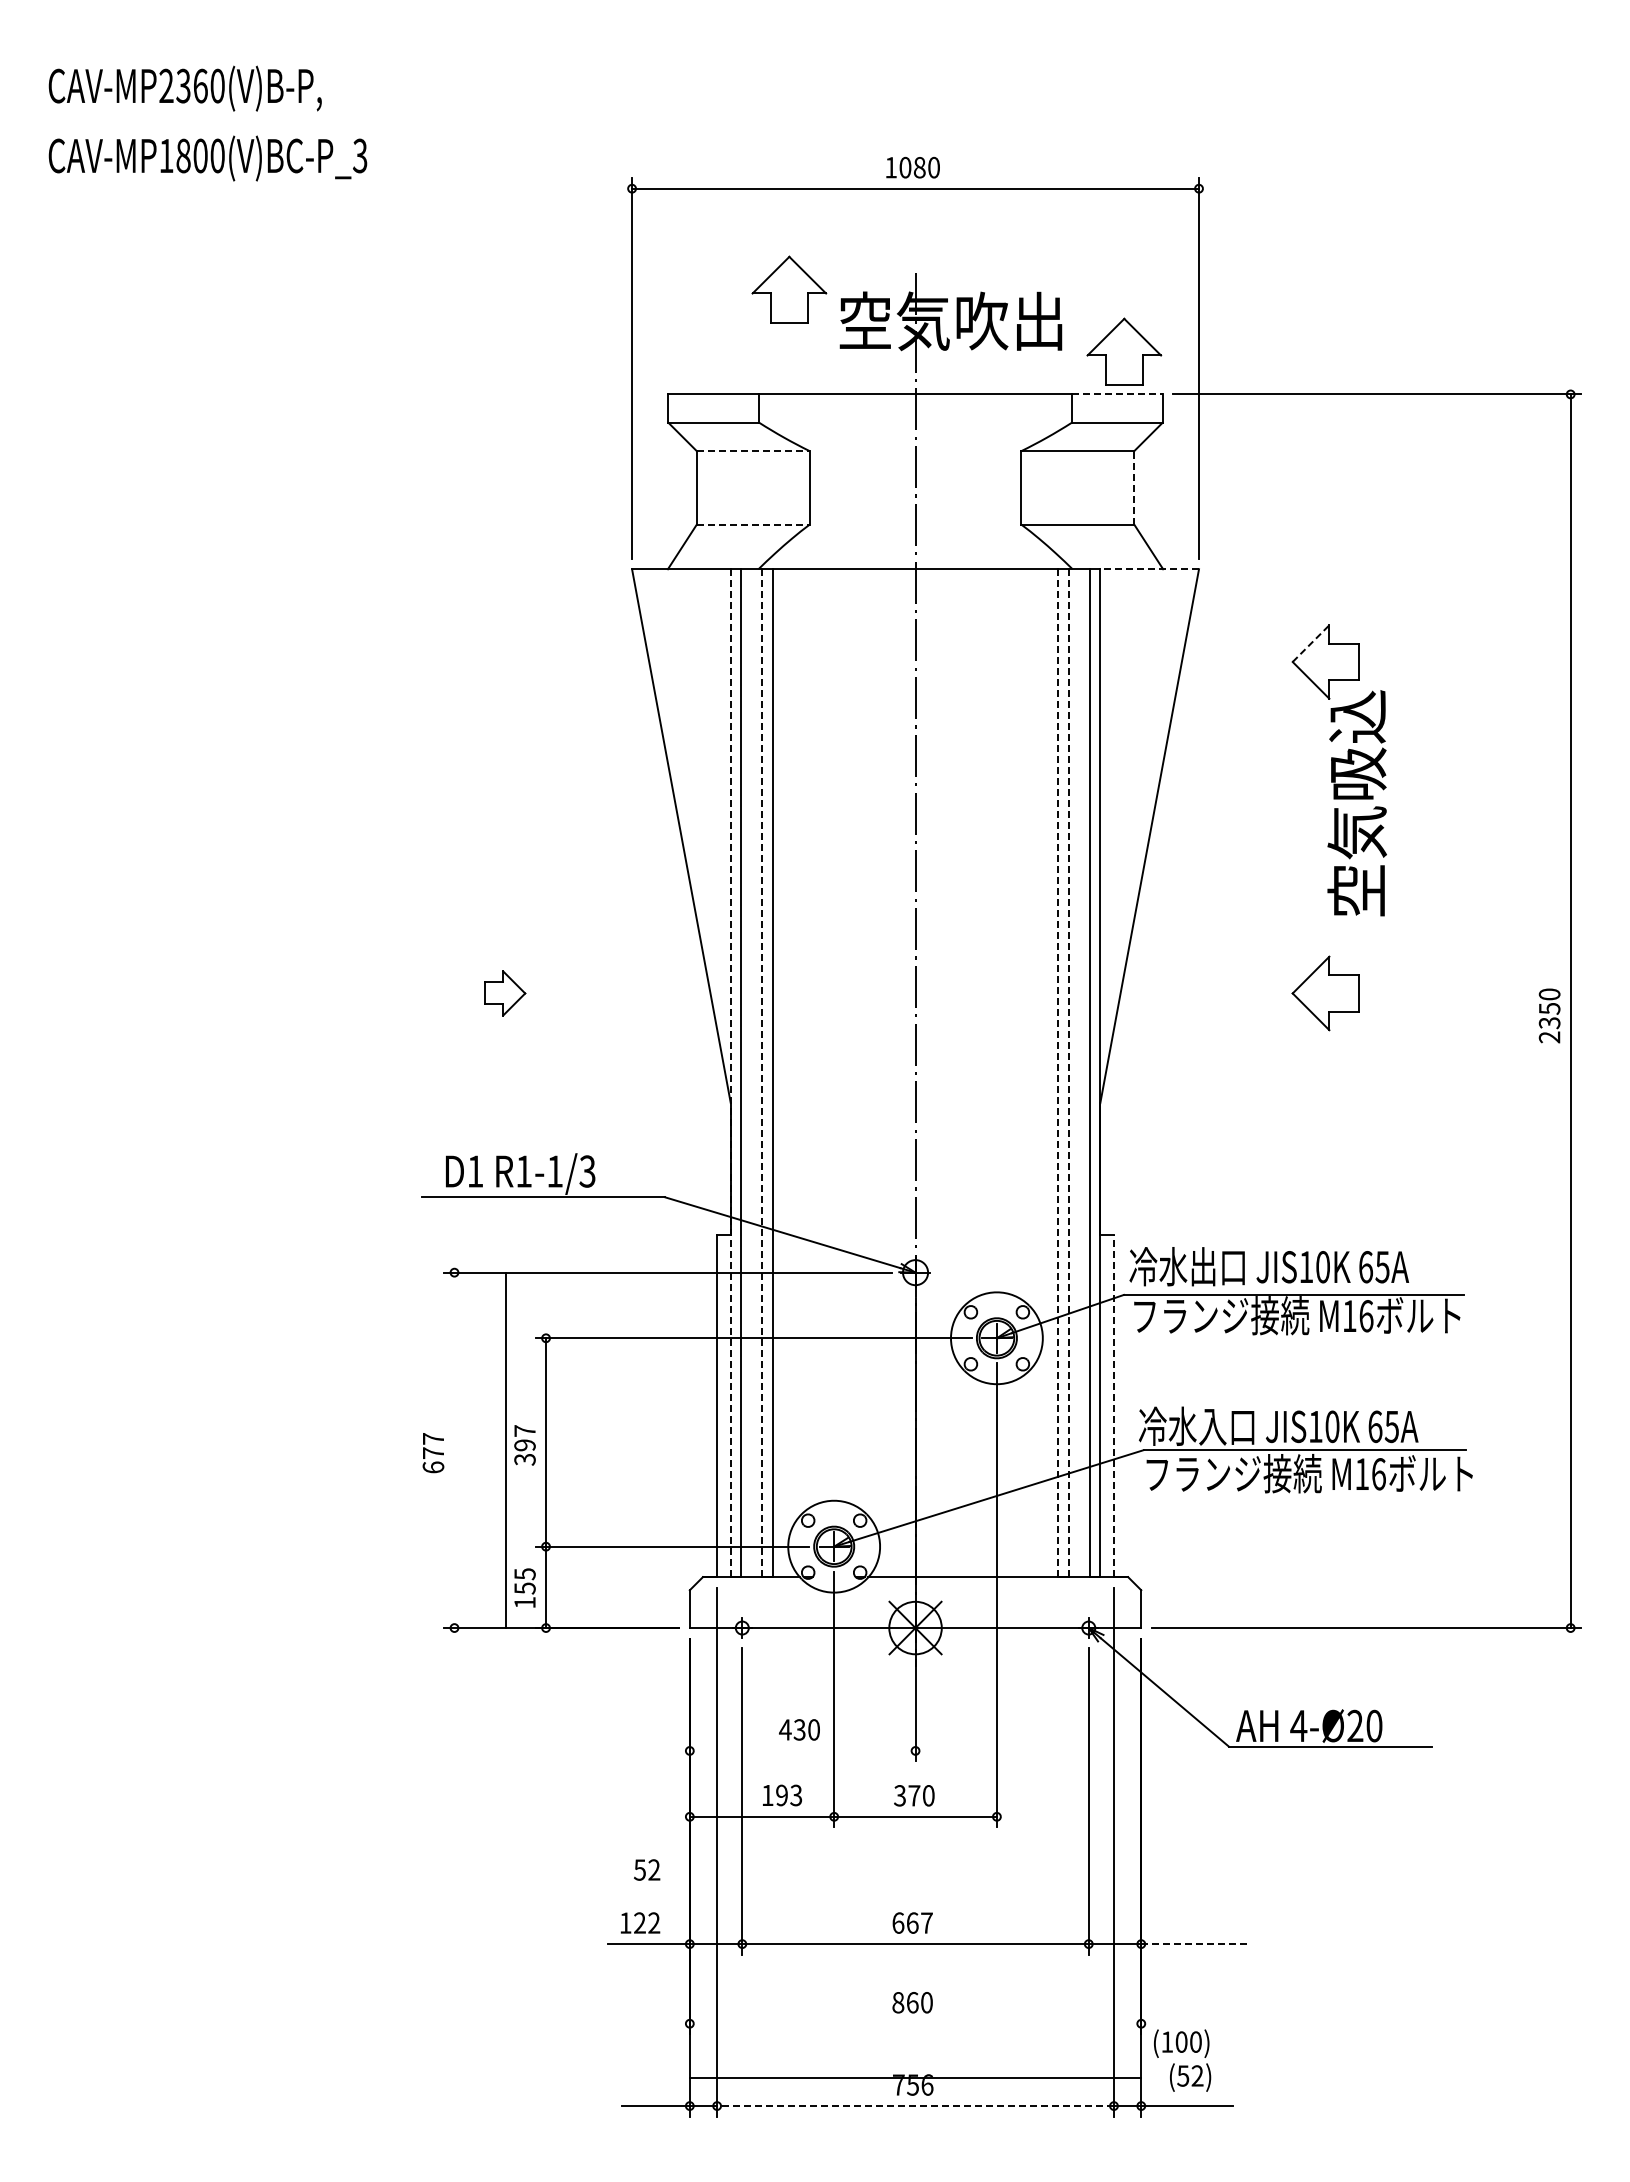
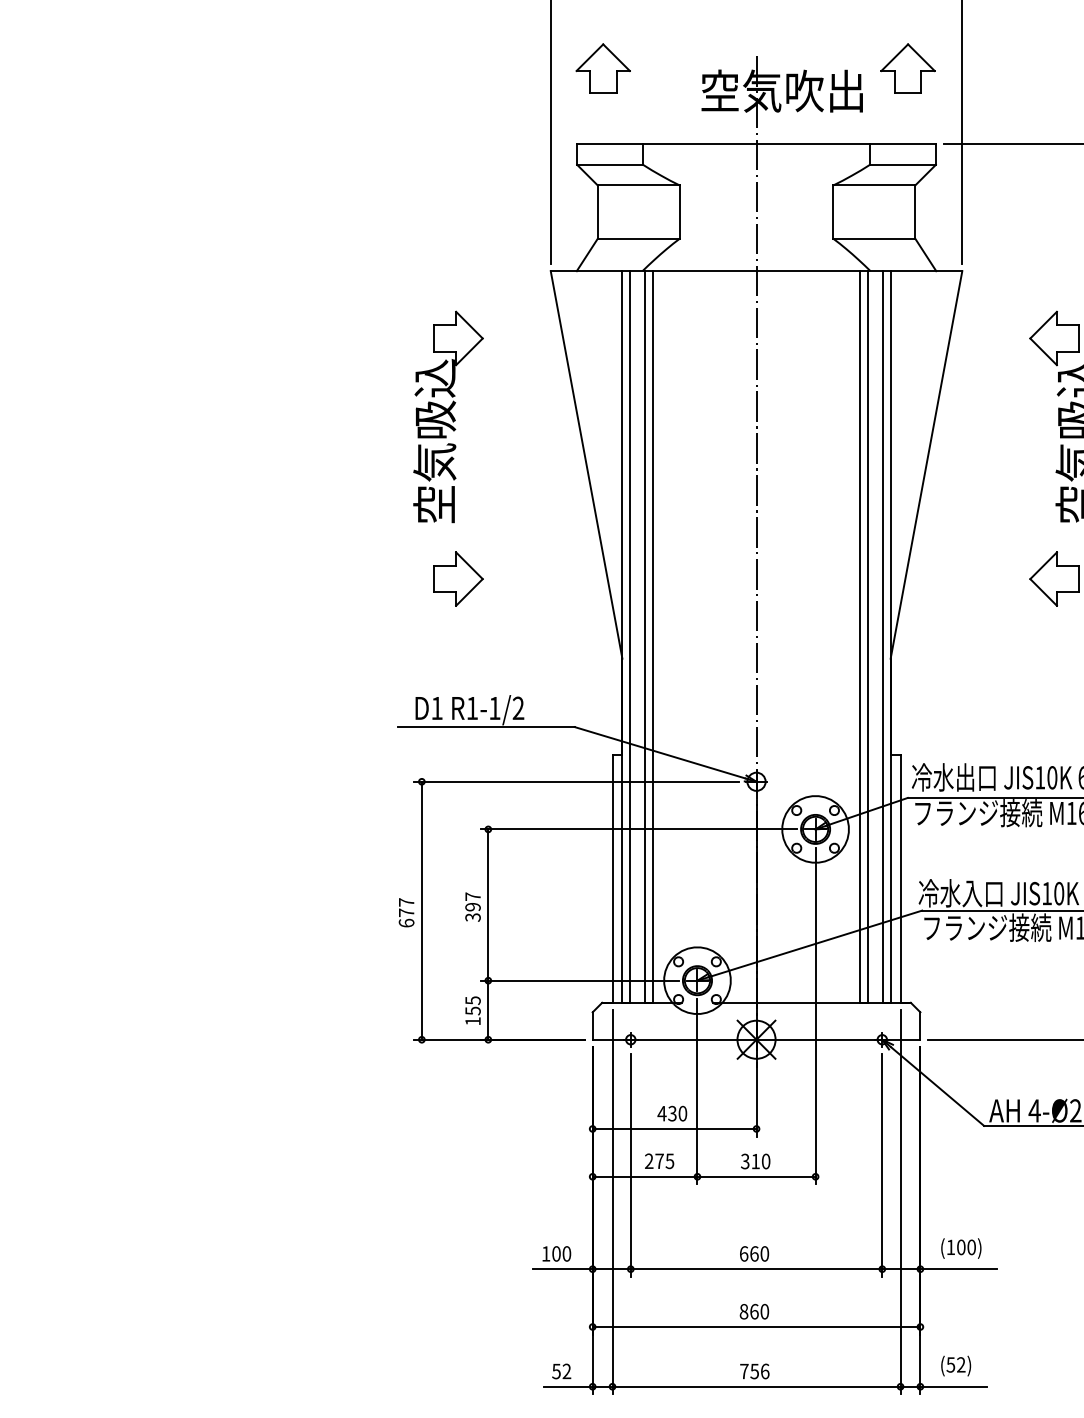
part: (789, 289) -> (603, 68), moved
part: (1124, 351) -> (908, 68), moved
line: (1117, 394) -> (903, 144), dashed -> solid
line: (753, 451) -> (638, 185), dashed -> solid
line: (1134, 487) -> (915, 211), dashed -> solid
line: (753, 524) -> (638, 238), dashed -> solid
line: (1149, 569) -> (926, 271), dashed -> solid
line: (1311, 643) -> (1043, 325), dashed -> solid
part: (490, 770) -> (447, 417), added
part: (505, 993) -> (458, 579), size x1.67
line: (730, 1073) -> (622, 637), dashed -> solid
line: (762, 1073) -> (645, 637), dashed -> solid
line: (1058, 1073) -> (860, 637), dashed -> solid
line: (1068, 1073) -> (867, 637), dashed -> solid
text: (587, 1171) -> (518, 708), R1-1/3 -> R1-1/2
line: (1113, 1406) -> (900, 878), dashed -> solid
line: (505, 1450) -> (421, 910), moved
line: (802, 1750) -> (674, 1128), added
text: (781, 1795) -> (659, 1161), 193 -> 275
text: (914, 1795) -> (755, 1161), 370 -> 310
text: (647, 1869) -> (561, 1371), moved
text: (647, 1922) -> (561, 1253), 122 -> 100
text: (926, 1922) -> (764, 1253), 667 -> 660
line: (1194, 1944) -> (959, 1269), dashed -> solid
text: (1181, 2043) -> (961, 1248), moved
line: (915, 2077) -> (756, 1326), moved
line: (915, 2106) -> (756, 1387), dashed -> solid

